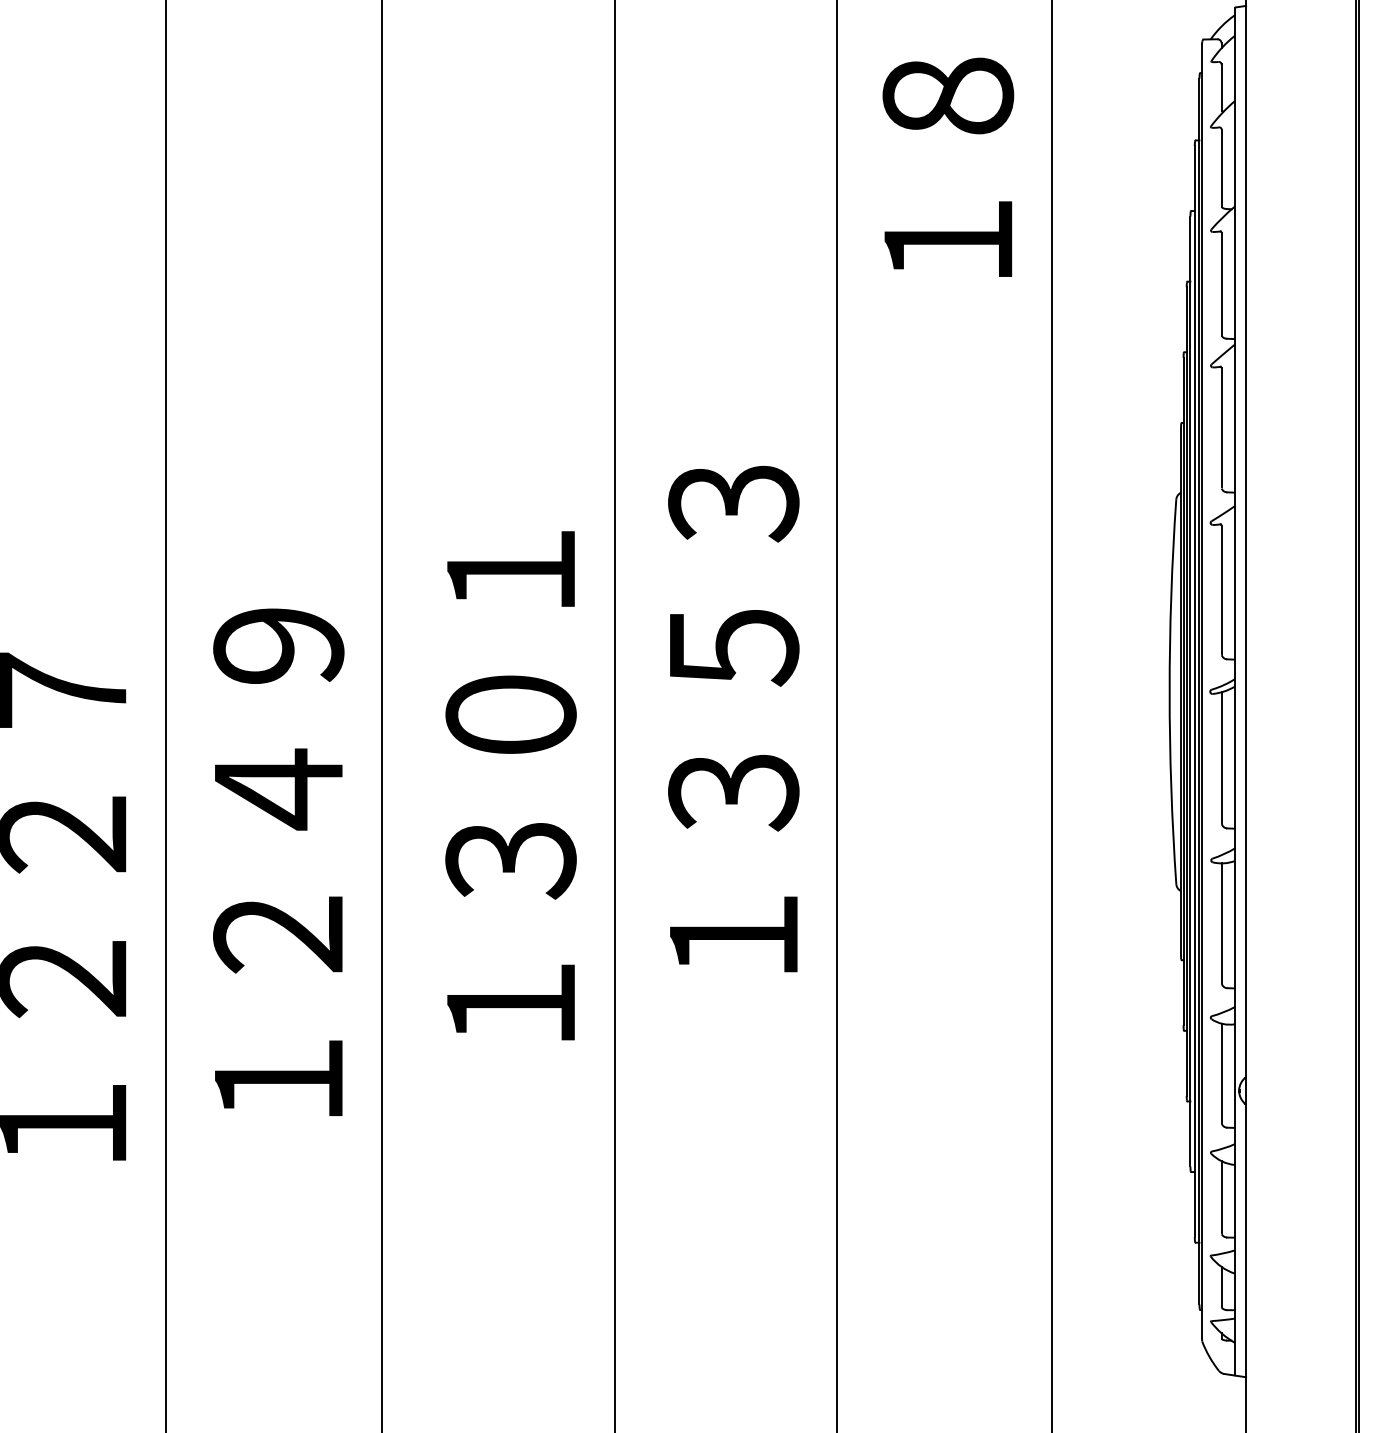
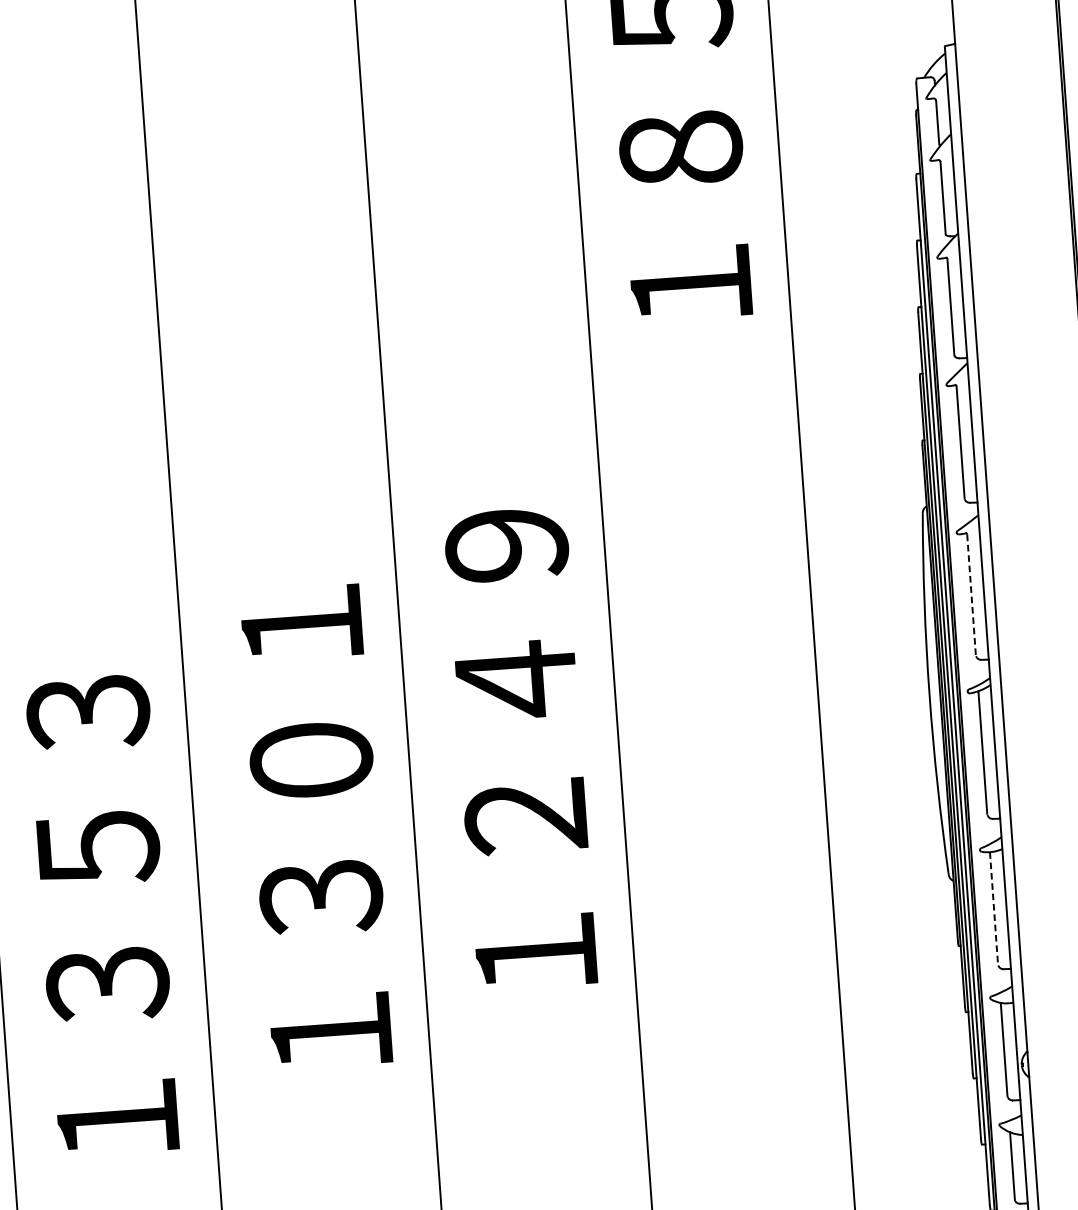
line: (1221, 589) -> (971, 594), solid -> dashed
text: (733, 647) -> (516, 682), １３５３ -> １２４９
text: (278, 791) -> (97, 848), １２４９ -> １３５３
line: (1221, 922) -> (993, 907), solid -> dashed

